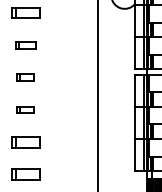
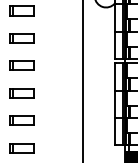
part: (25, 45) -> (21, 38), size x1.43
part: (25, 77) -> (21, 65), size x1.67
part: (25, 110) -> (21, 93), size x1.67

